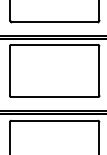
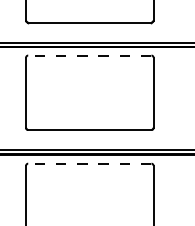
line: (54, 44) -> (89, 55), solid -> dashed
line: (54, 120) -> (89, 163), solid -> dashed

